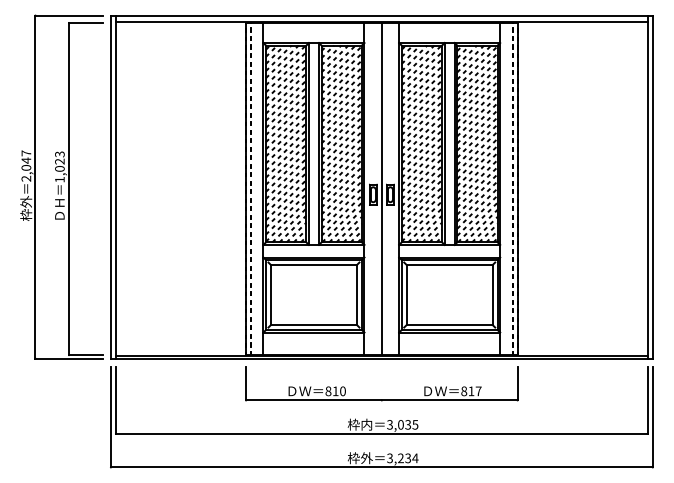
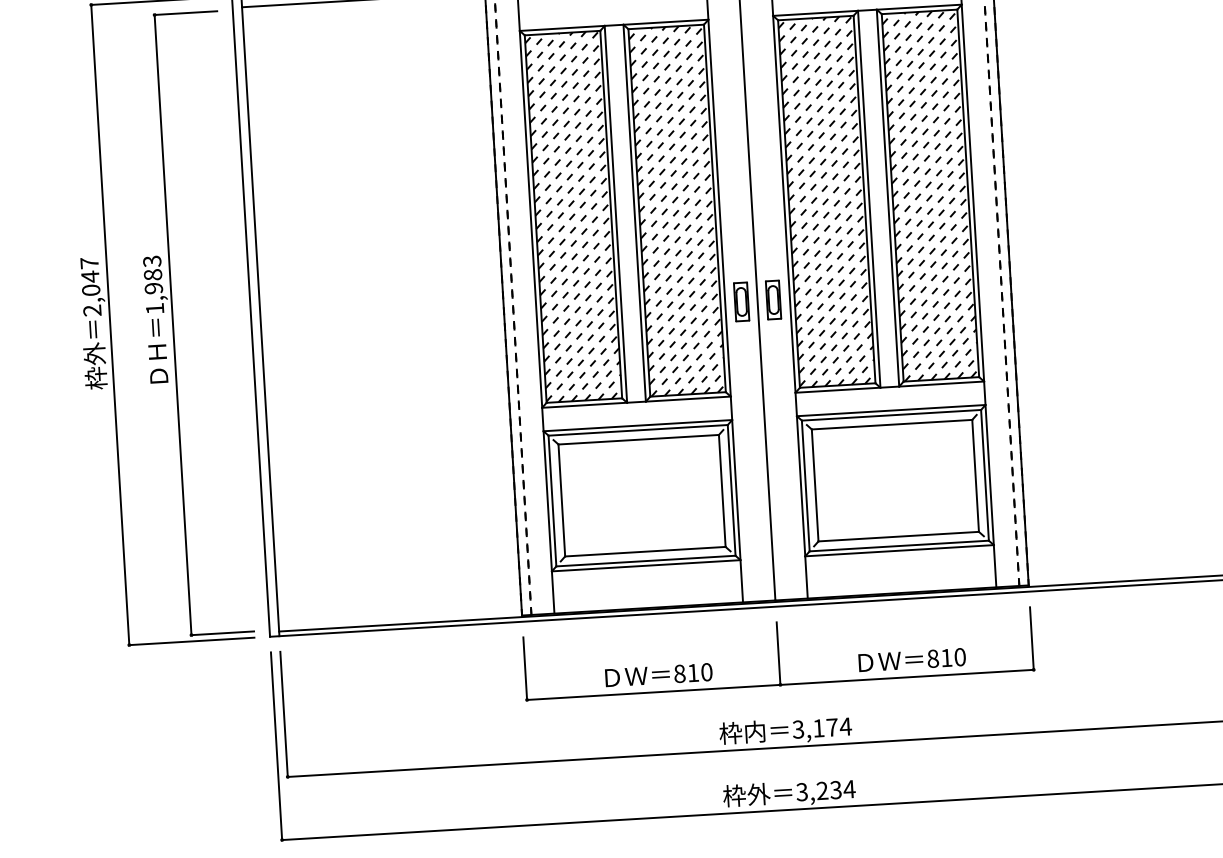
text: (59, 164) -> (152, 280), 1,023 -> 1,983
line: (381, 383) -> (777, 653), added
text: (478, 391) -> (959, 657), 817 -> 810
text: (408, 424) -> (832, 726), 3,035 -> 3,174

